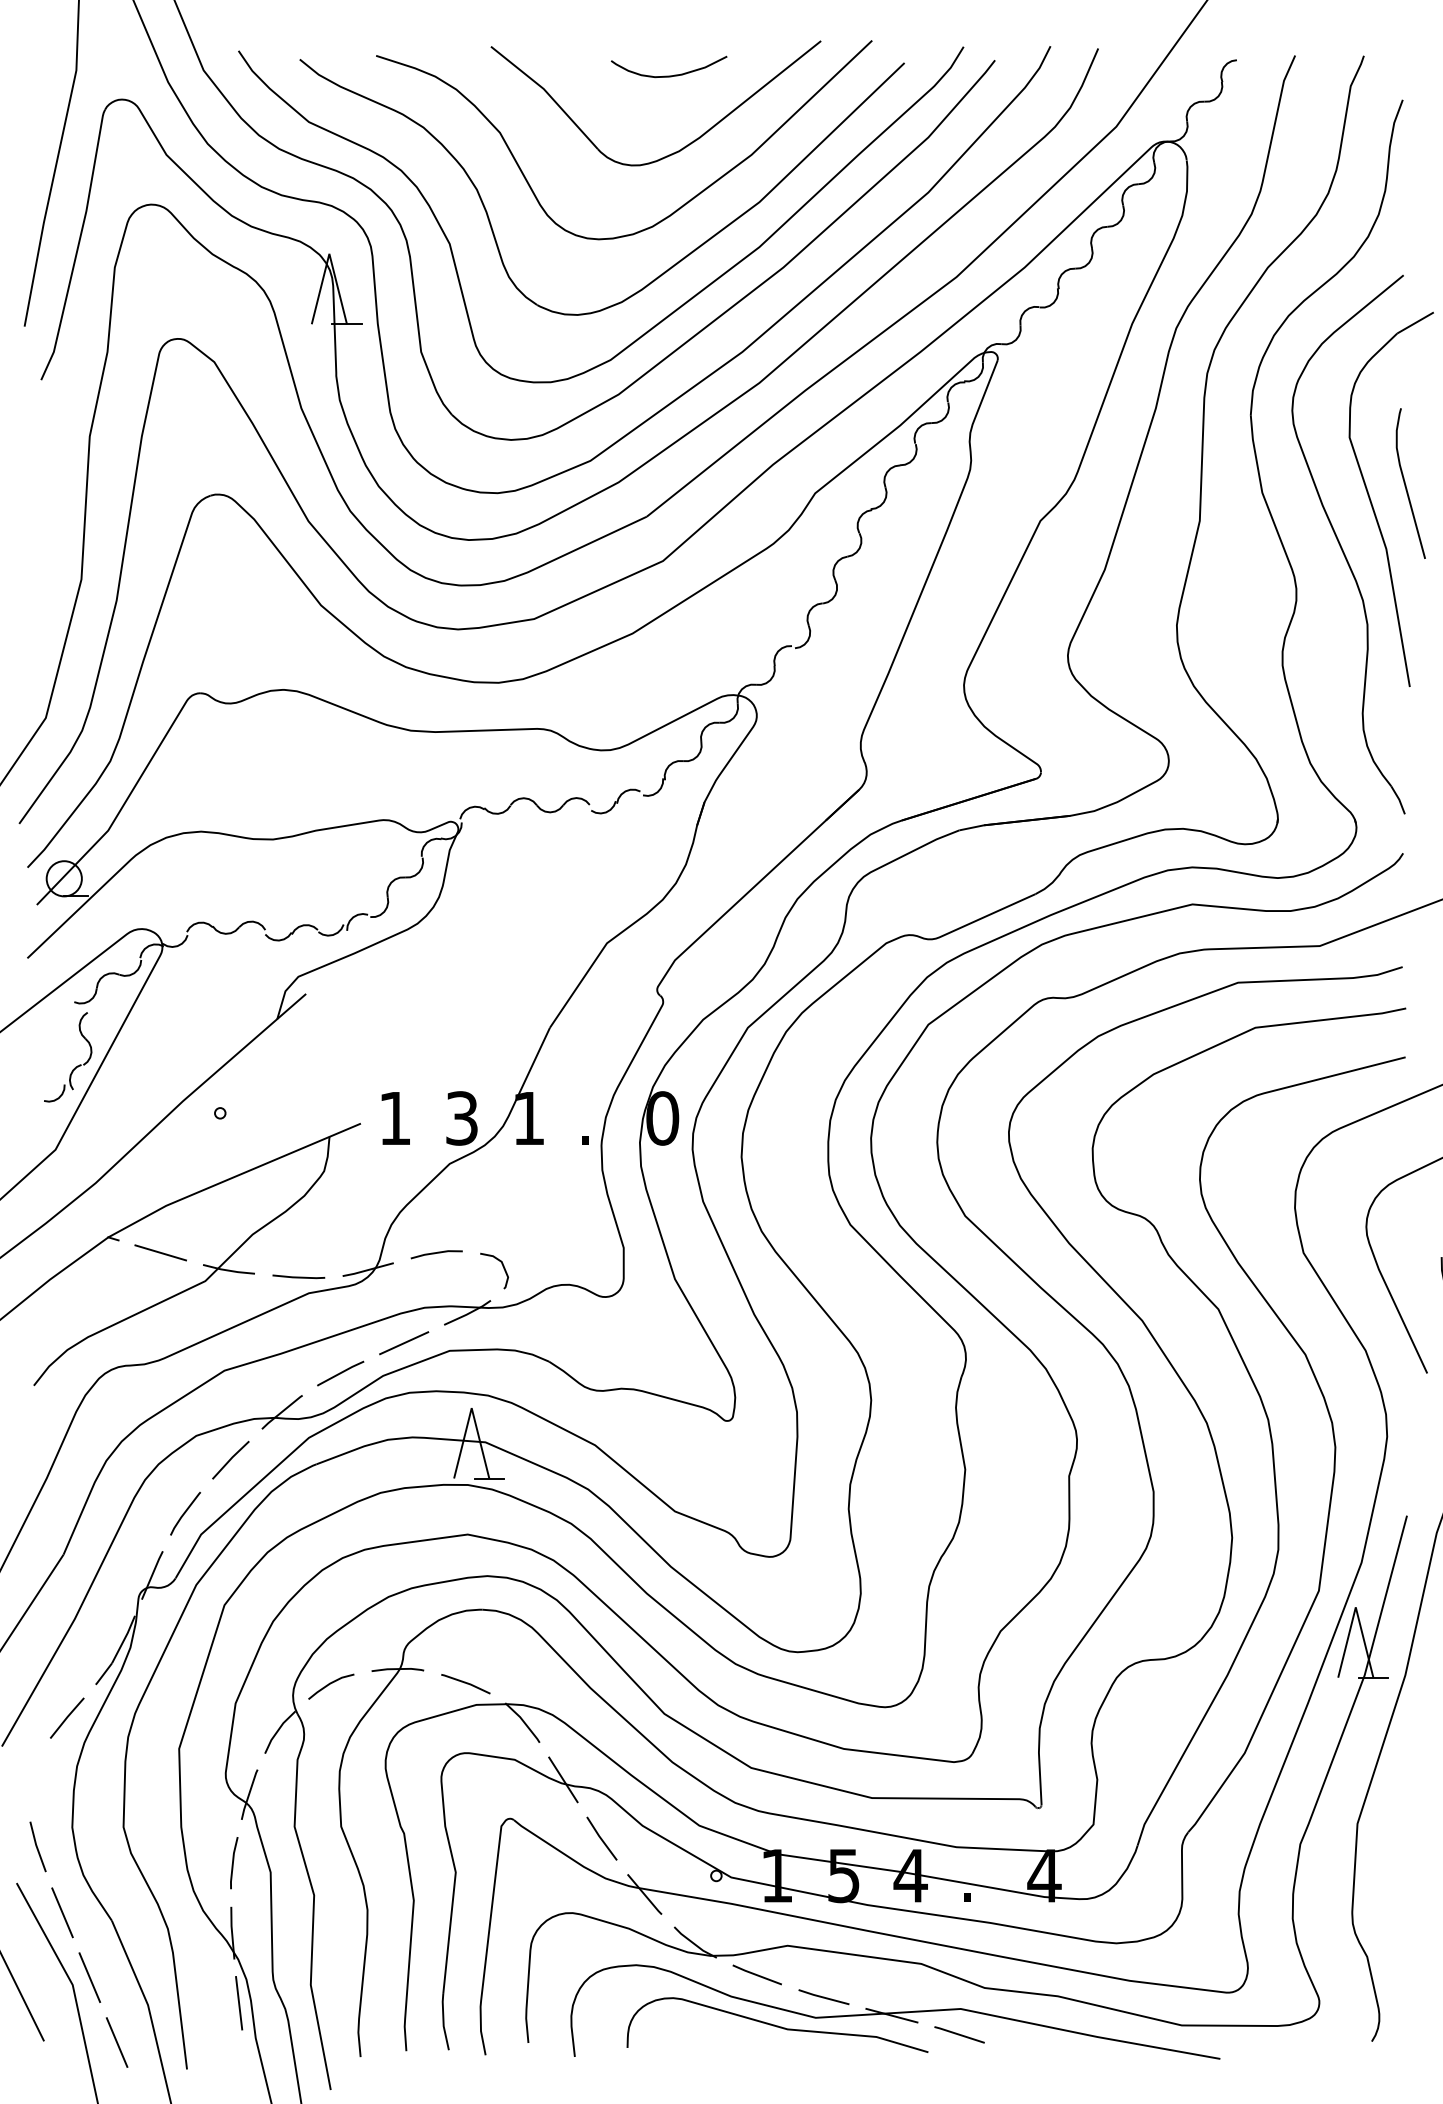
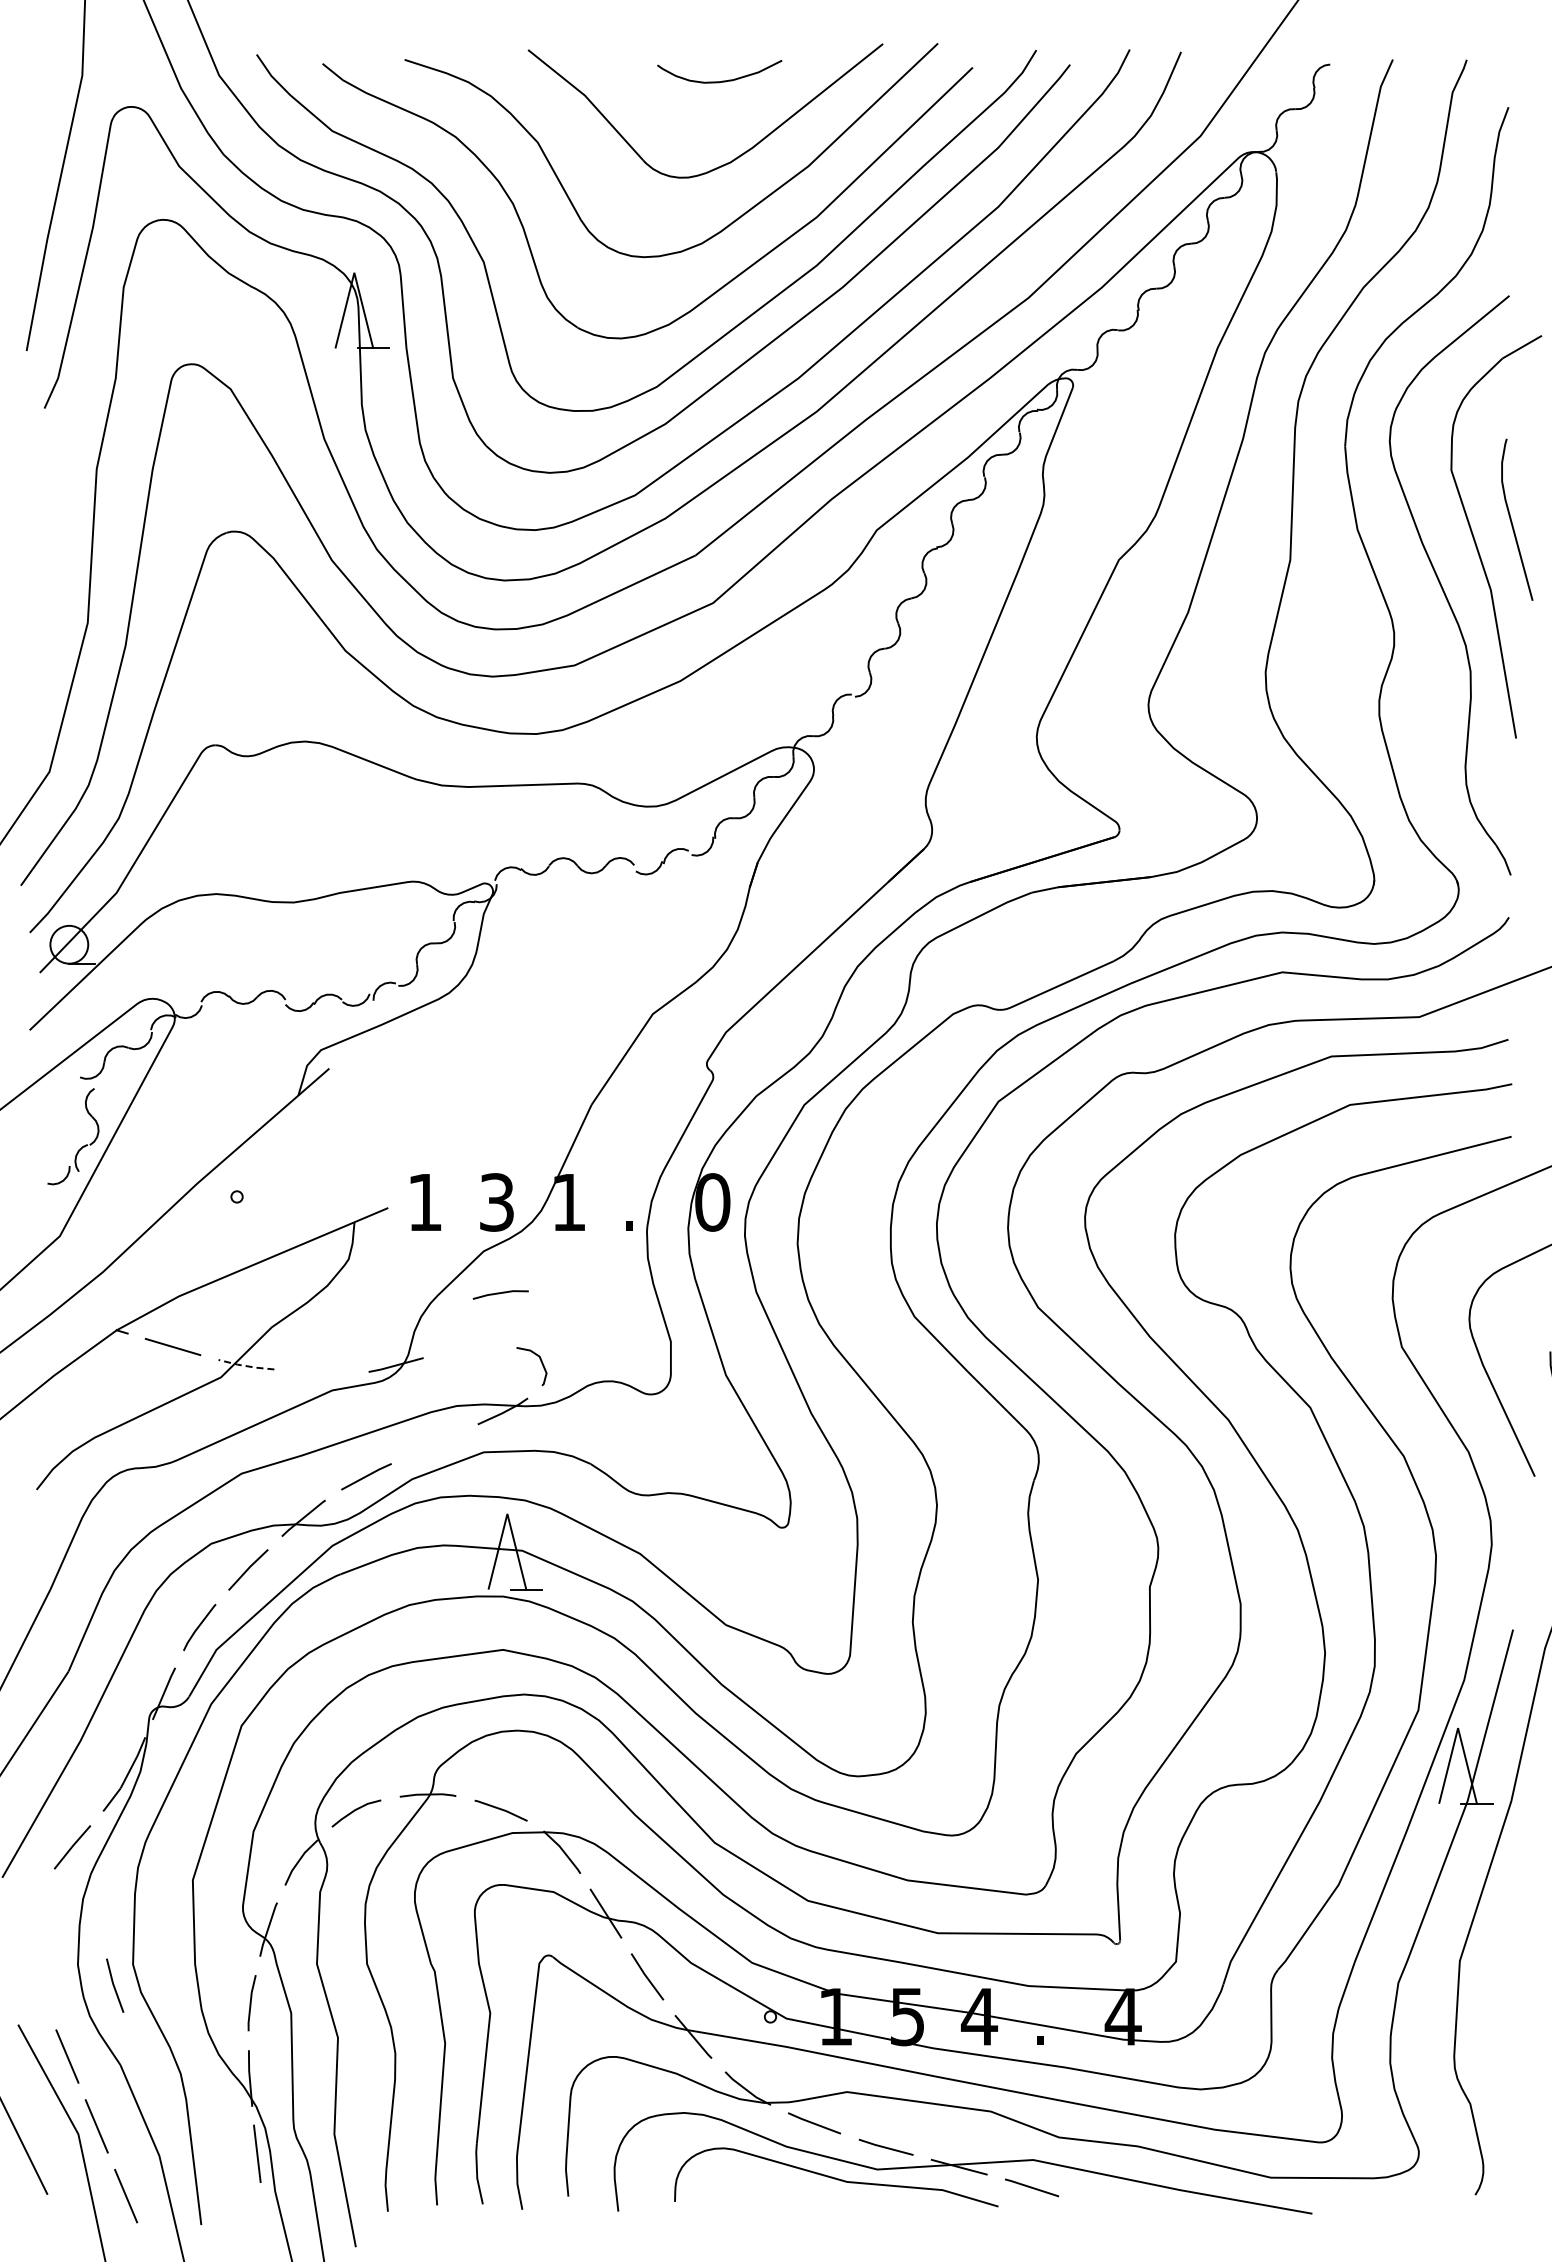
line: (436, 1253) -> (500, 1293), moved
line: (229, 1271) -> (246, 1366), solid -> dashed
line: (298, 1276) -> (321, 1372), removed
line: (403, 1342) -> (434, 1443), removed
line: (37, 1846) -> (114, 1985), moved

